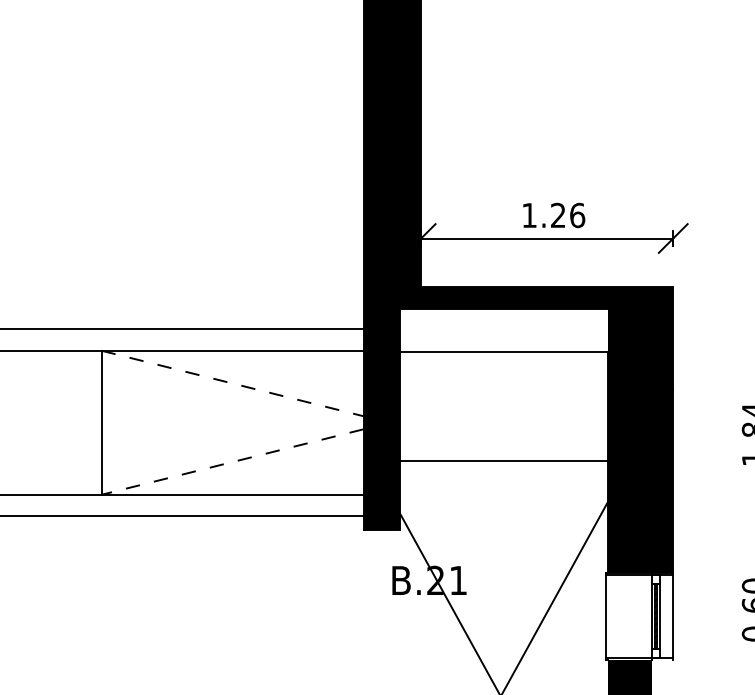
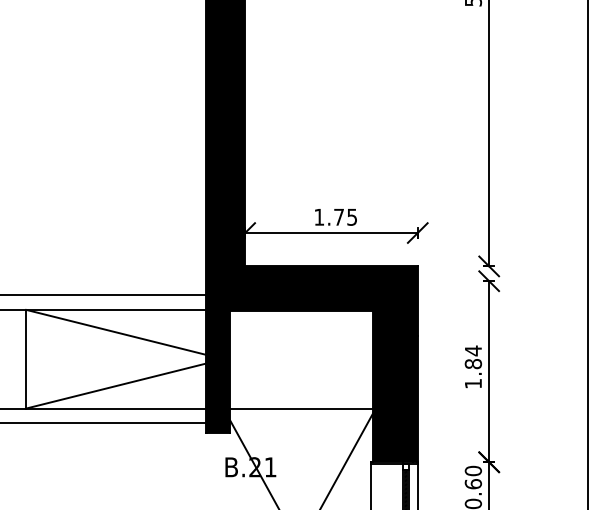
text: (567, 214) -> (345, 216), 1.26 -> 1.75
fill: (503, 329) -> (301, 295), added
line: (233, 383) -> (116, 332), dashed -> solid
line: (503, 461) -> (301, 408), moved
line: (231, 462) -> (115, 386), dashed -> solid

